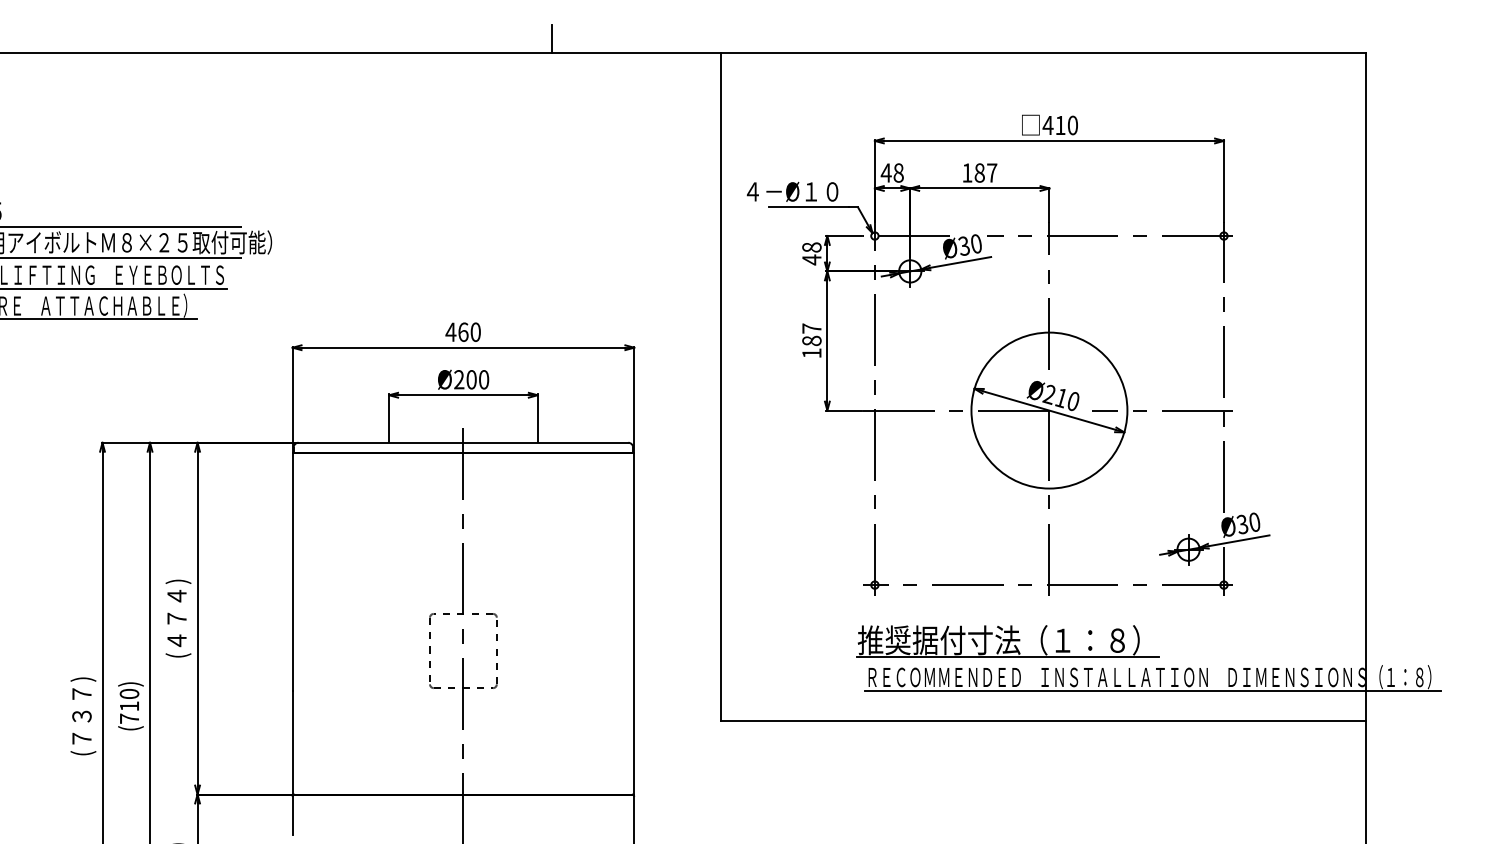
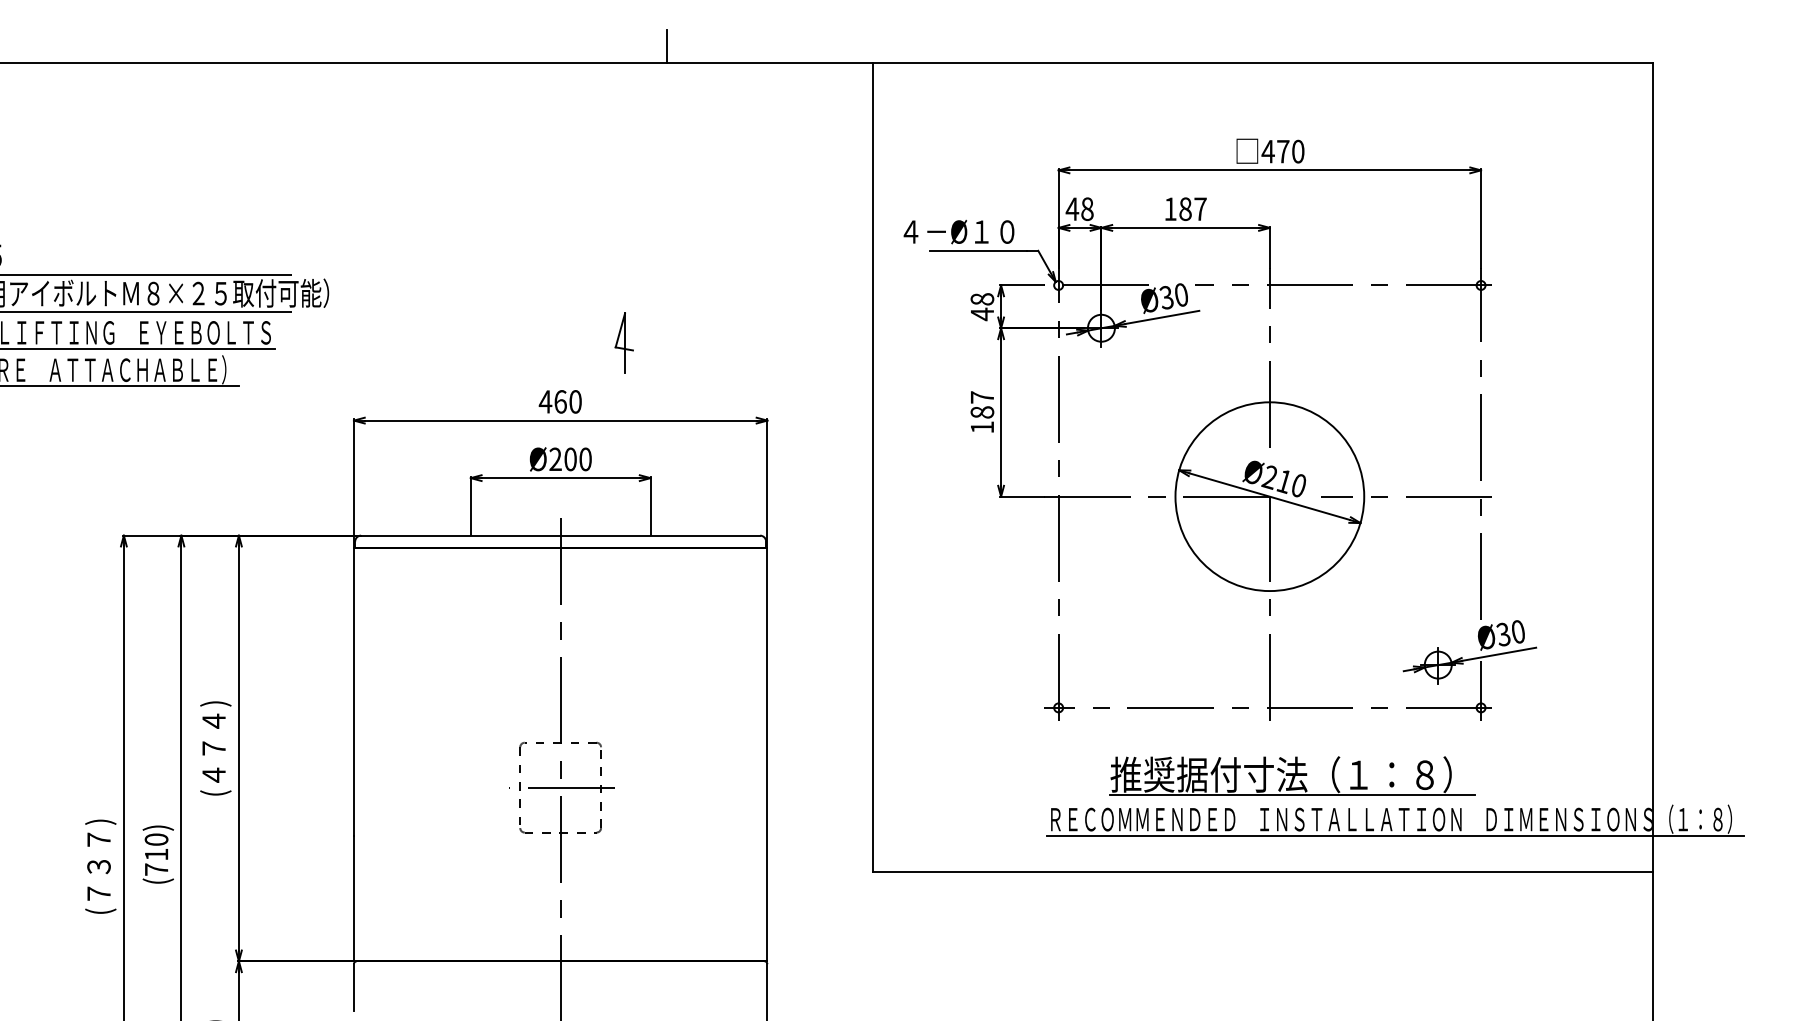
text: (1060, 125) -> (1283, 151), 410 -> 470
part: (515, 283) -> (623, 342), added
part: (1007, 641) -> (1291, 776), moved
line: (463, 651) -> (560, 788), added

